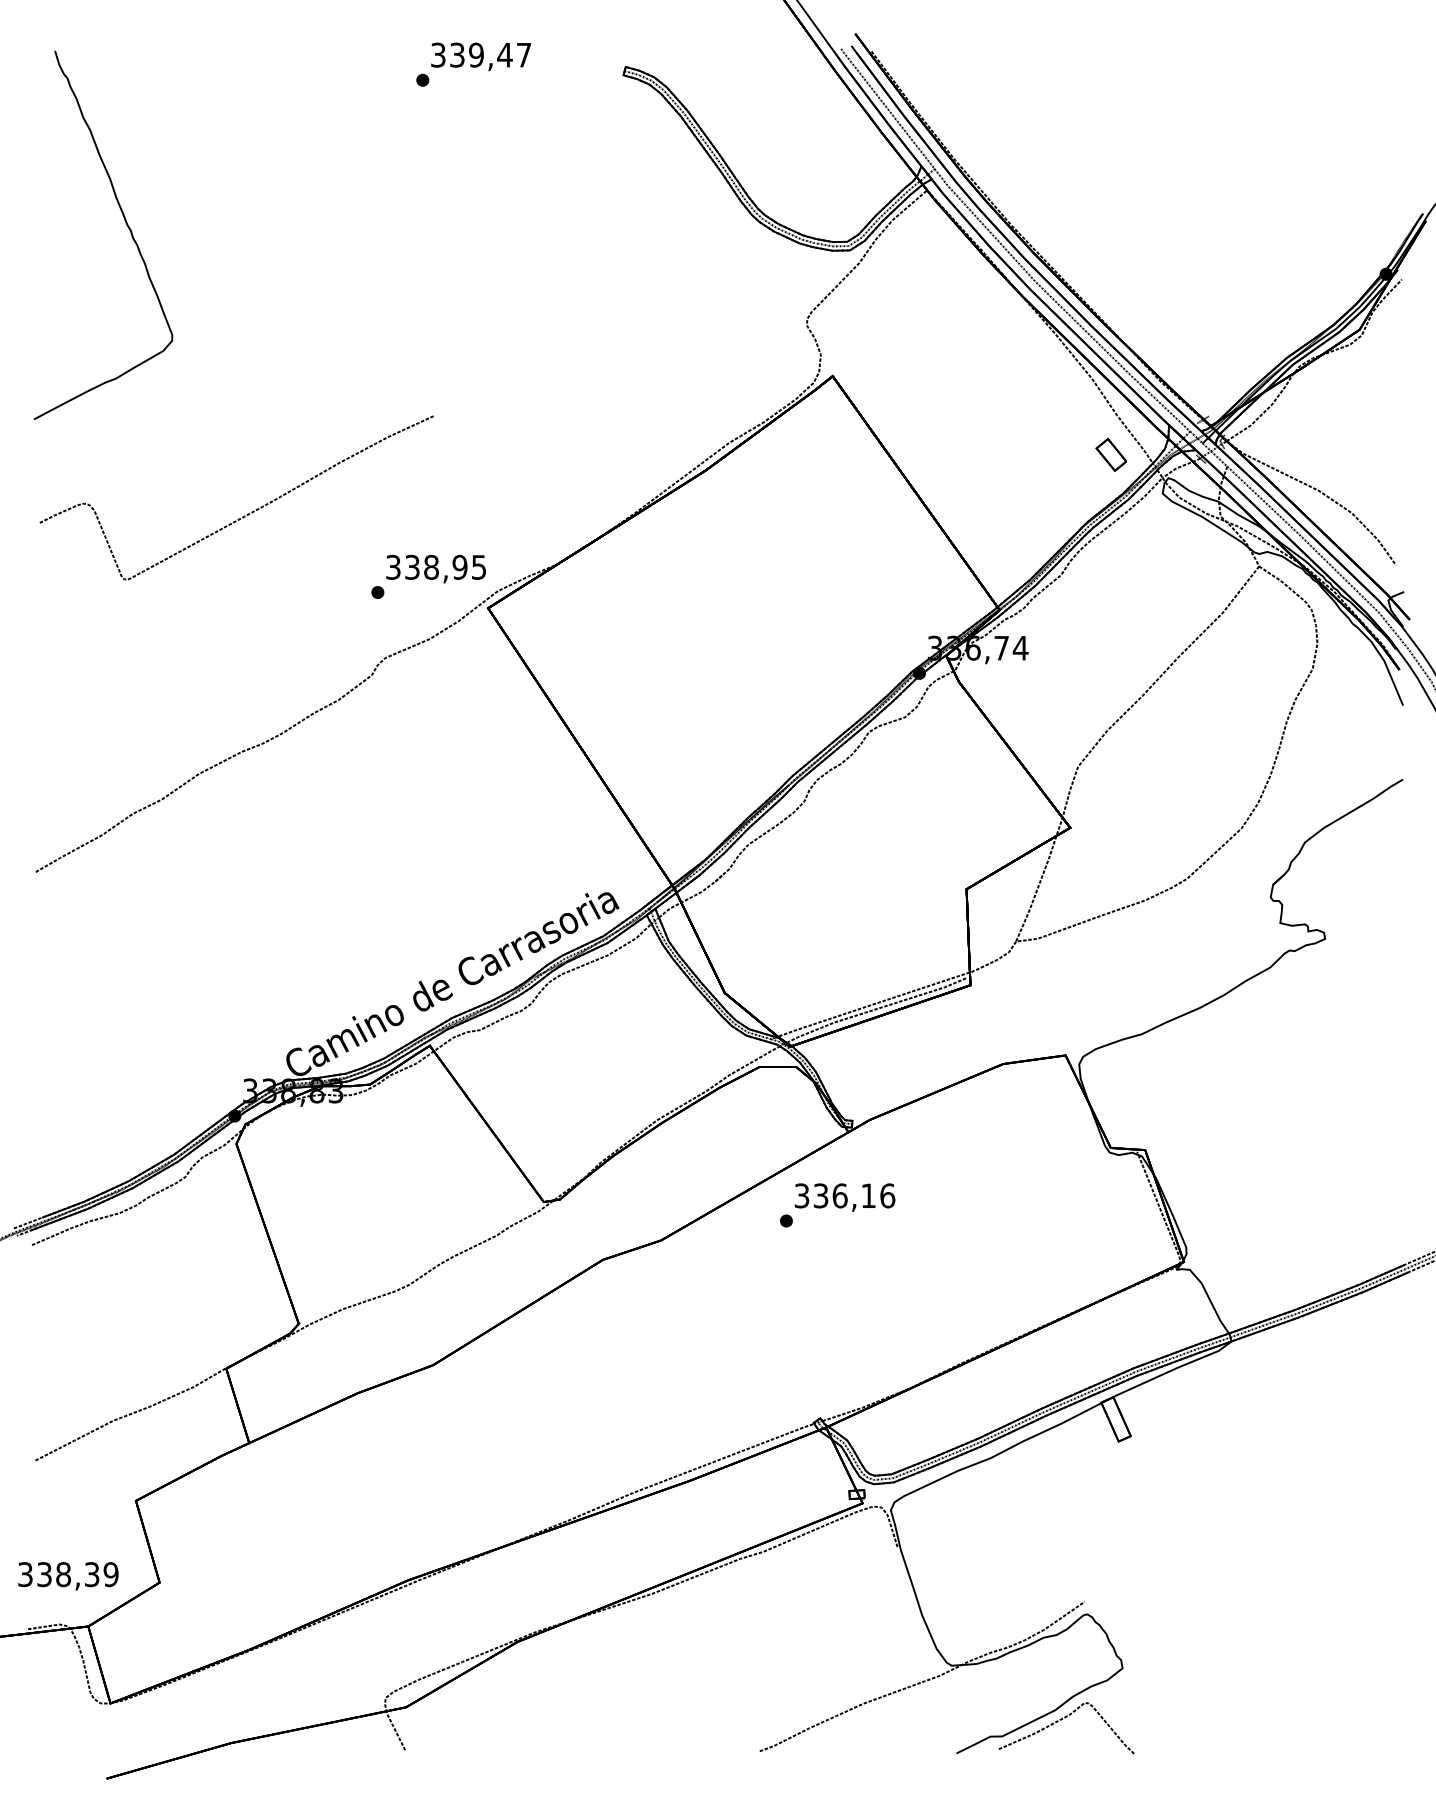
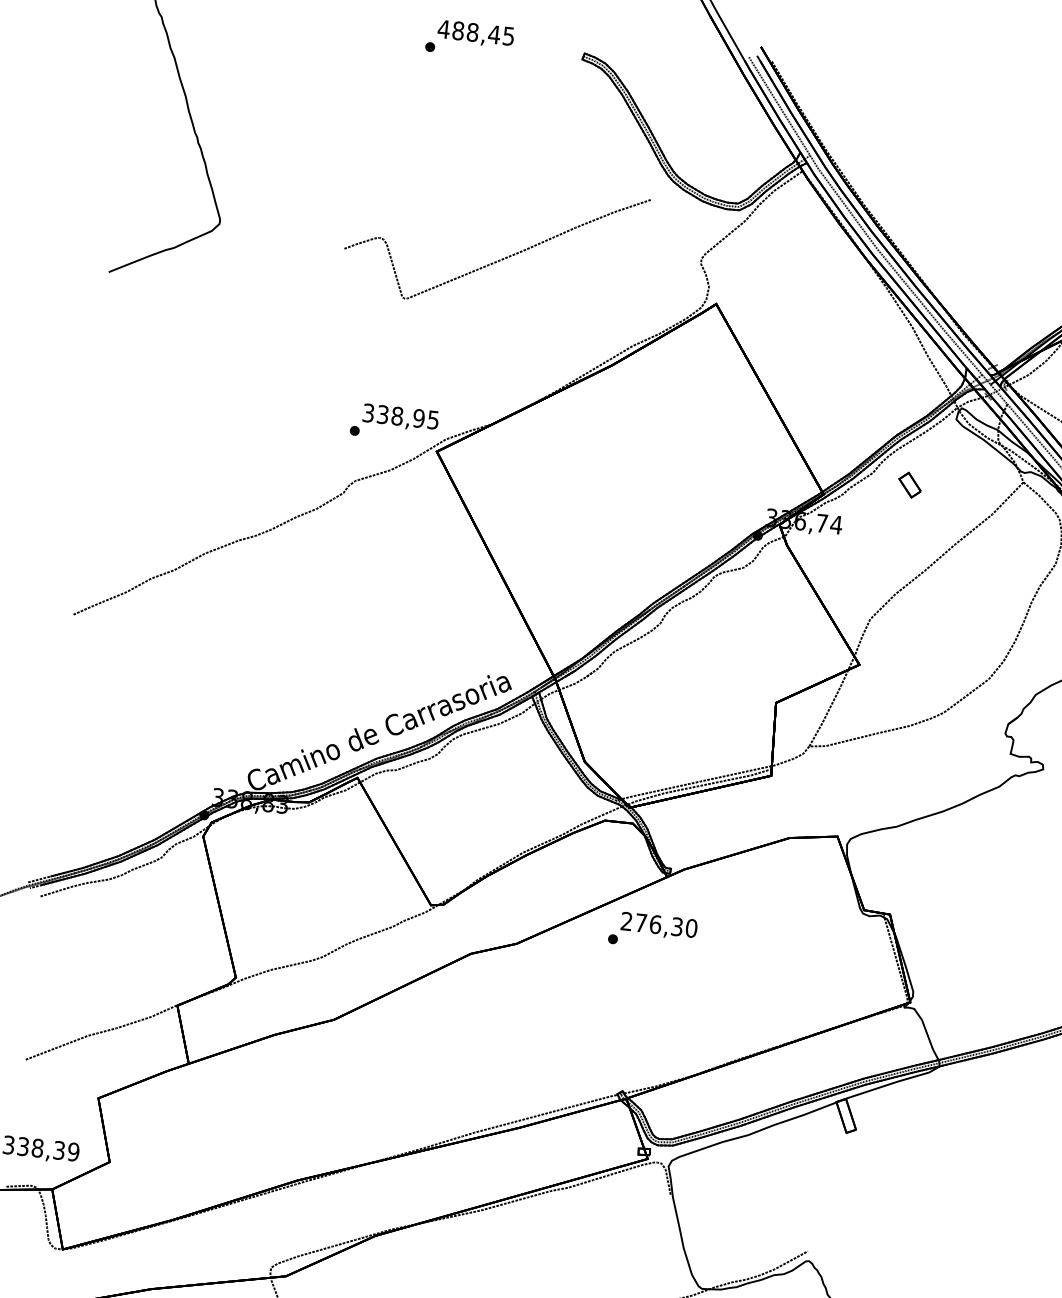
text: (480, 54) -> (475, 32), 339,47 -> 488,45
part: (1110, 454) -> (909, 484), moved
curve: (244, 515) -> (499, 259), moved
text: (844, 1195) -> (658, 924), 336,16 -> 276,30

